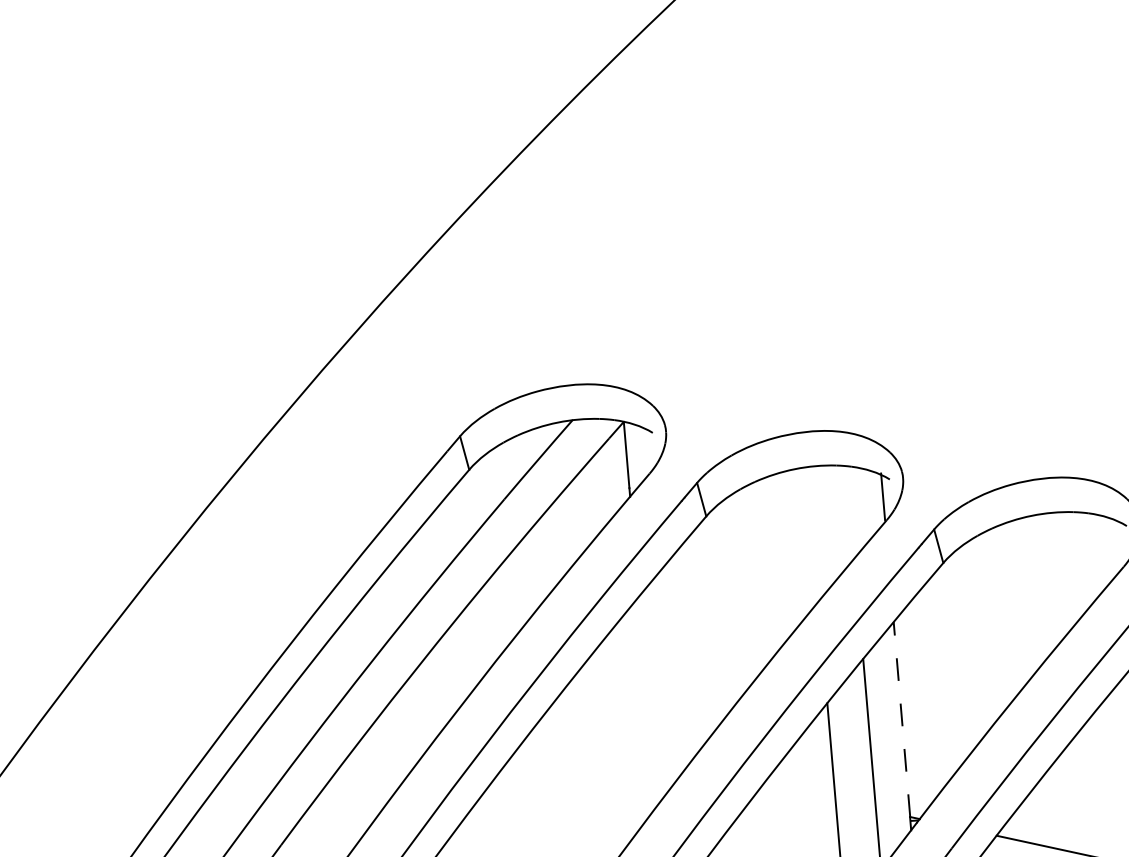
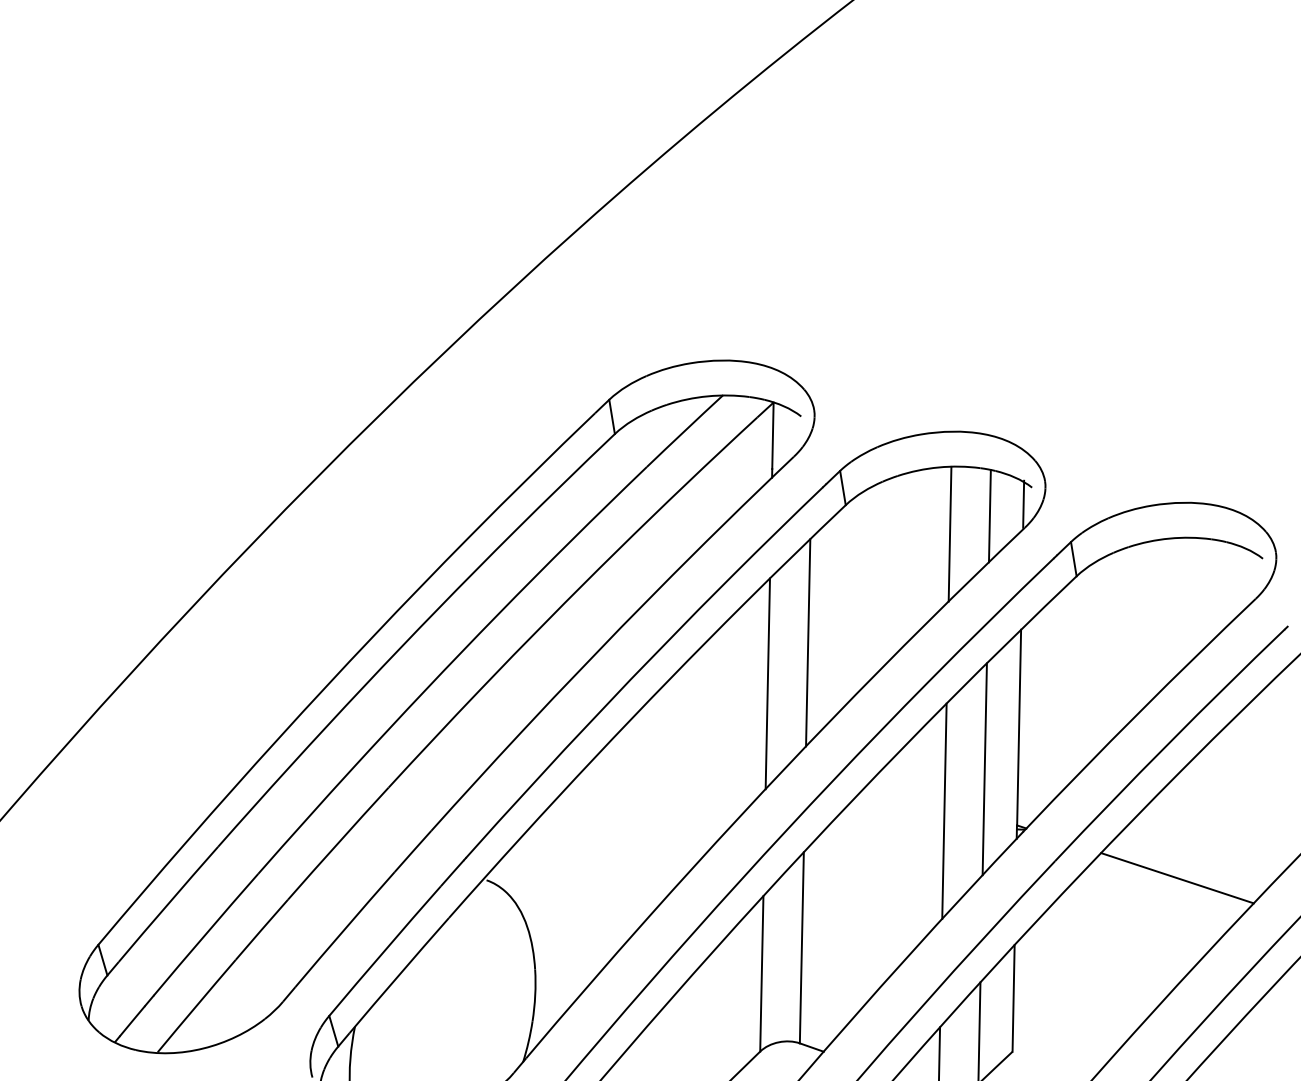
line: (850, 512) -> (989, 516), added
line: (812, 533) -> (949, 533), added
line: (683, 656) -> (808, 642), added
line: (647, 701) -> (767, 683), added
line: (902, 719) -> (1019, 727), dashed -> solid

